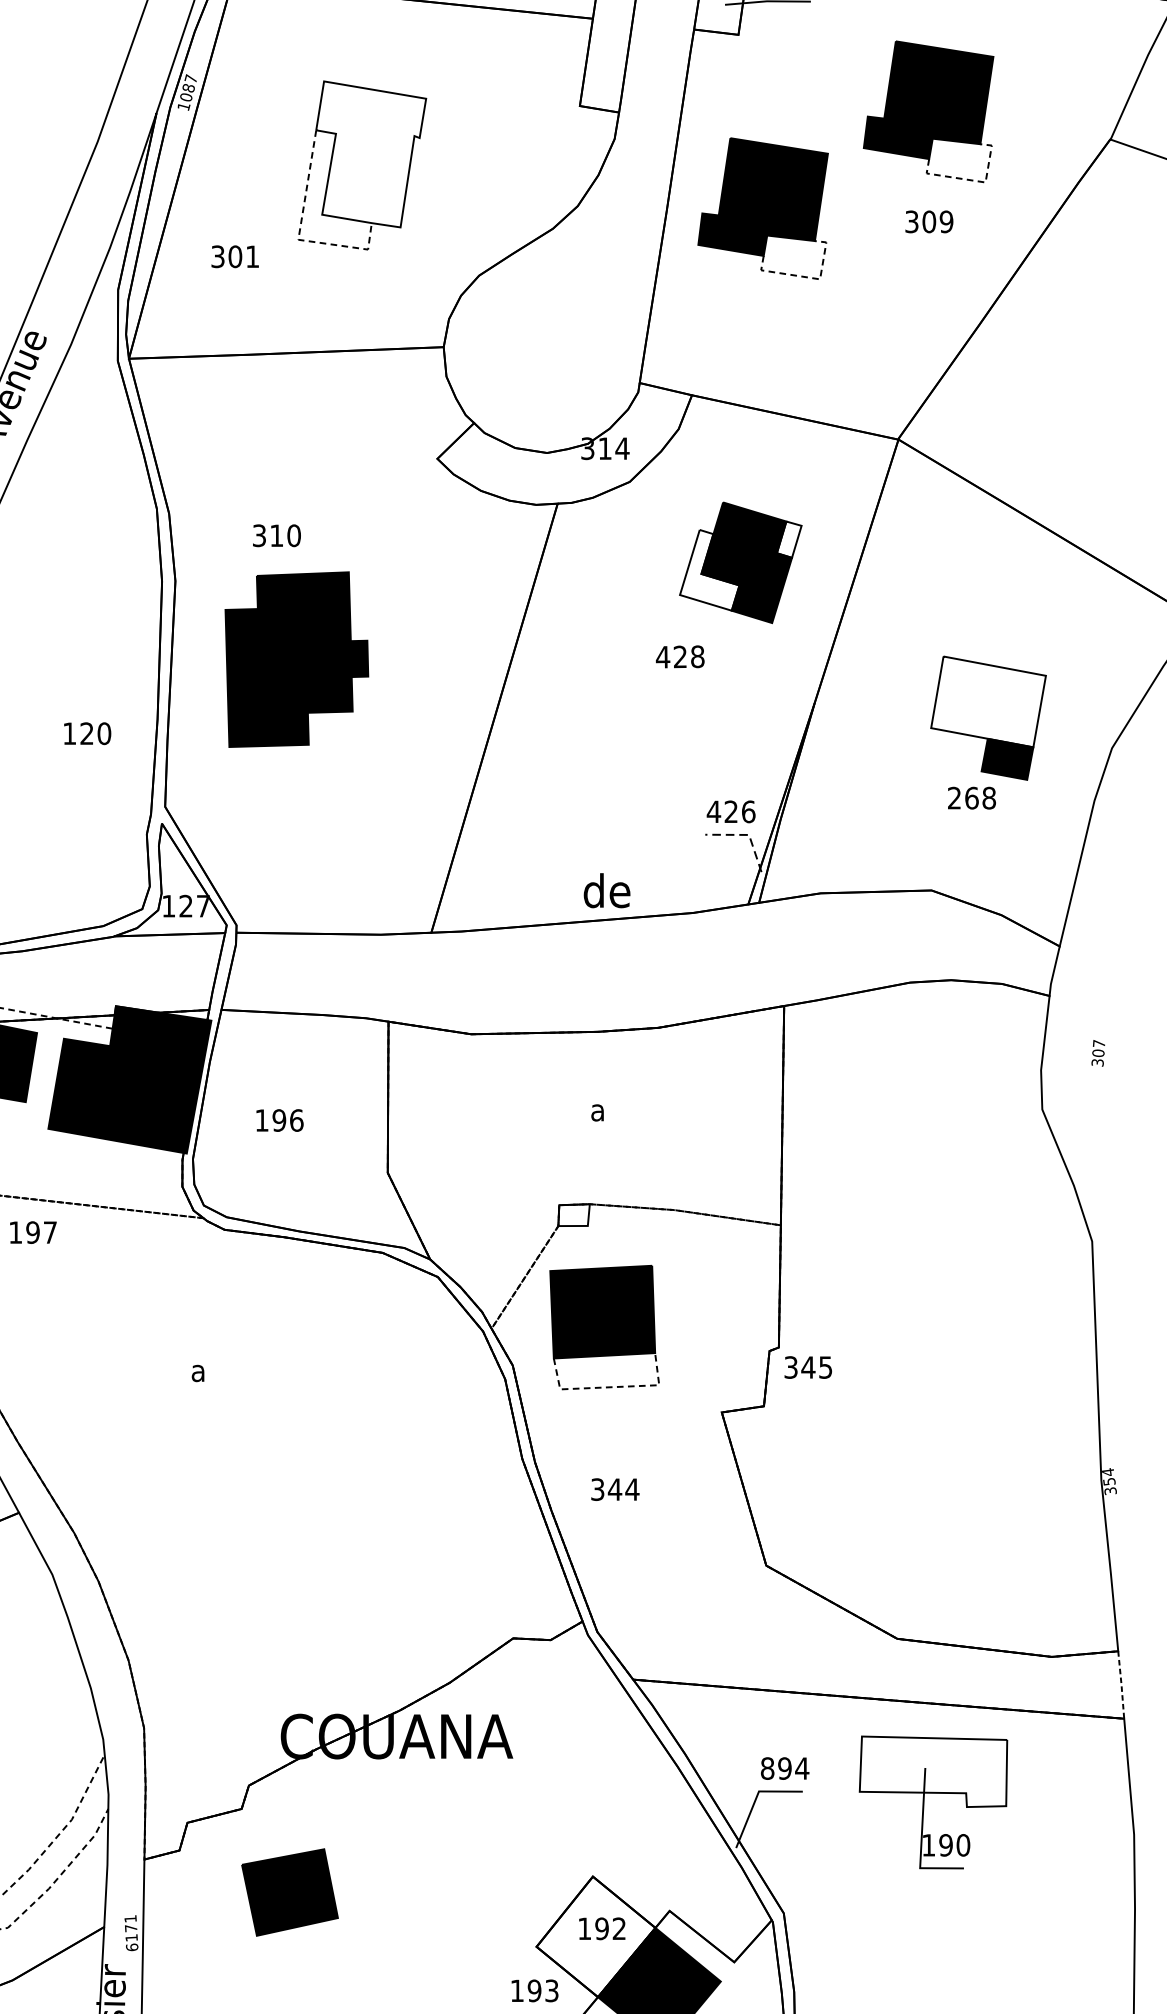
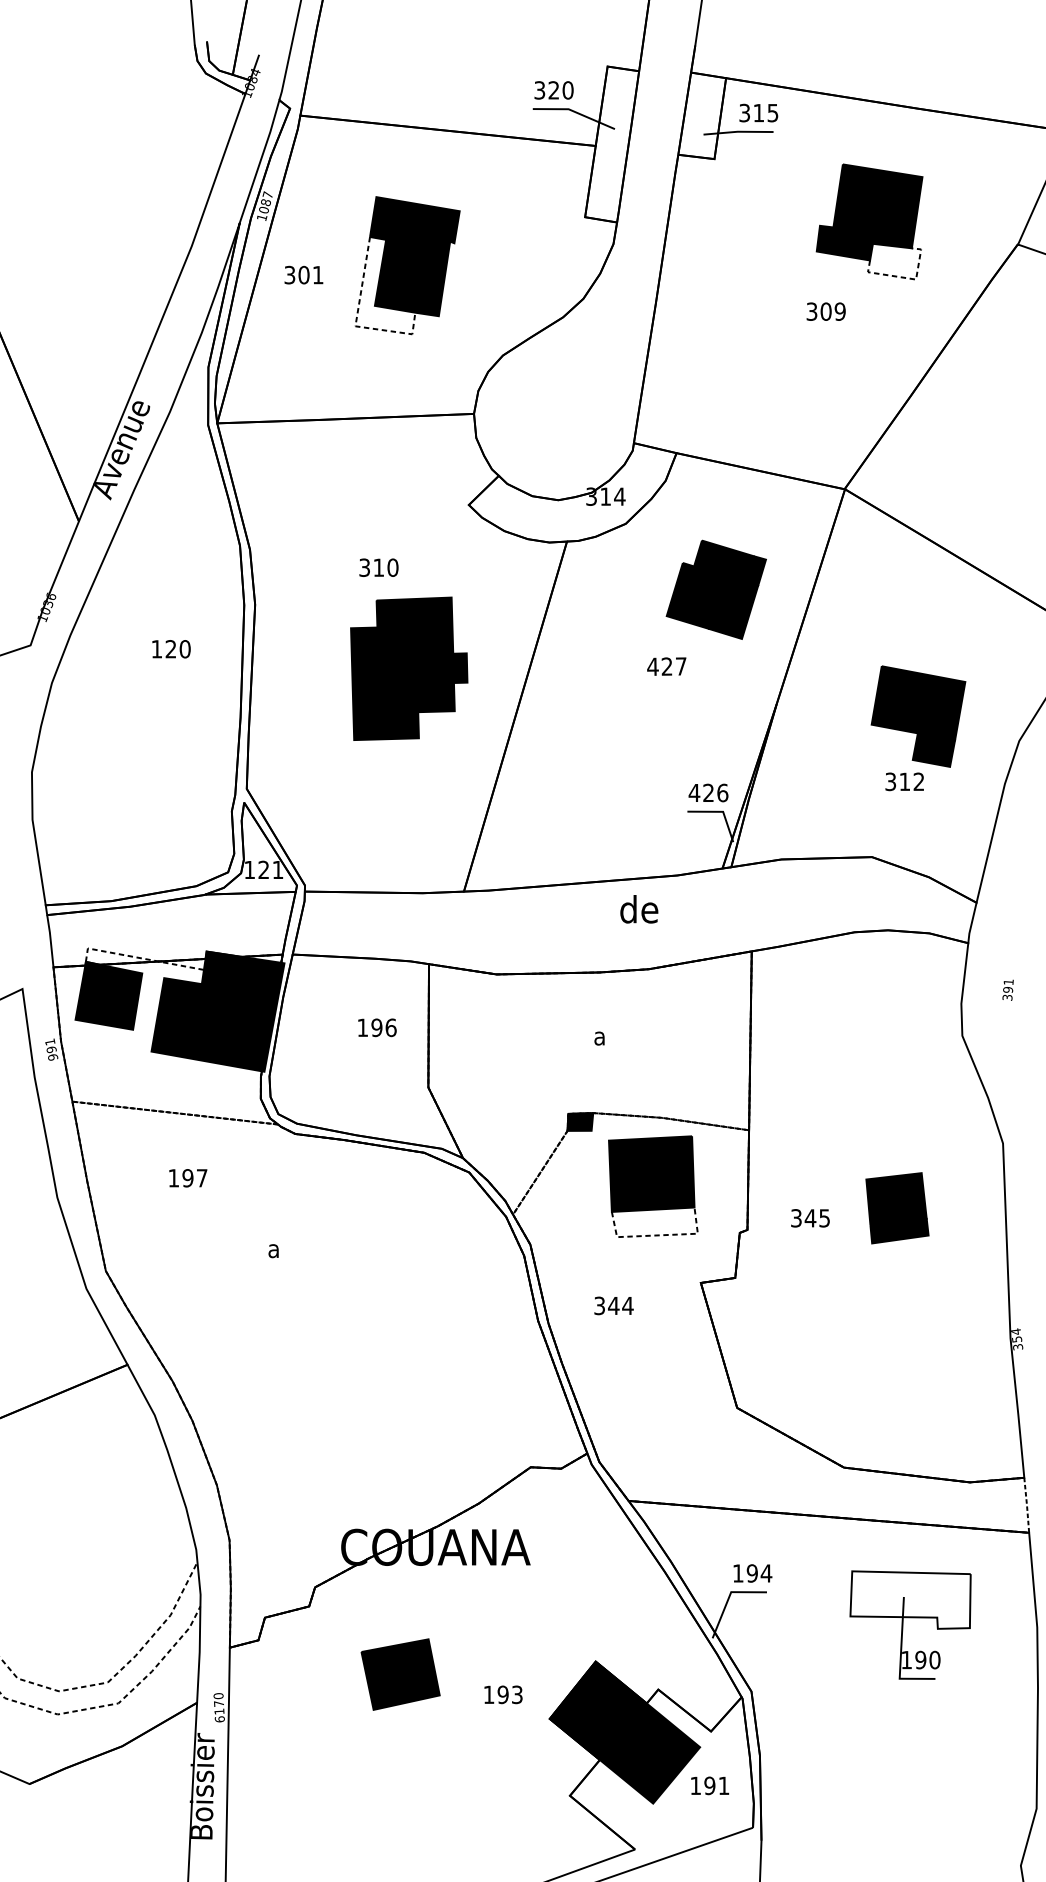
fill: (370, 154) -> (414, 256), added
part: (763, 208) -> (734, 300), removed
text: (928, 221) -> (825, 311), moved
text: (234, 255) -> (303, 274), moved
text: (276, 535) -> (378, 567), moved
fill: (788, 539) -> (755, 570), added
fill: (709, 569) -> (690, 595), added
text: (696, 656) -> (680, 666), 428 -> 427
part: (297, 659) -> (409, 668), moved
fill: (988, 702) -> (918, 703), added
text: (87, 734) -> (171, 649), moved
text: (971, 797) -> (904, 781), 268 -> 312
line: (748, 834) -> (722, 811), dashed -> solid
text: (607, 890) -> (639, 909), moved
text: (202, 905) -> (277, 869), 127 -> 121
text: (1098, 1047) -> (1008, 985), 307 -> 391
text: (280, 1120) -> (377, 1027), moved
fill: (574, 1214) -> (580, 1121), added
text: (33, 1232) -> (188, 1178), moved
part: (962, 1321) -> (897, 1208), added
part: (604, 1327) -> (653, 1186), moved
text: (808, 1367) -> (810, 1218), moved
text: (614, 1489) -> (613, 1305), moved
text: (766, 1768) -> (737, 1573), 894 -> 194
part: (933, 1801) -> (910, 1624), moved
part: (289, 1892) -> (400, 1674), moved
text: (130, 1919) -> (218, 1696), 6171 -> 6170
fill: (595, 1936) -> (597, 1710), added
text: (535, 1990) -> (503, 1694), moved

